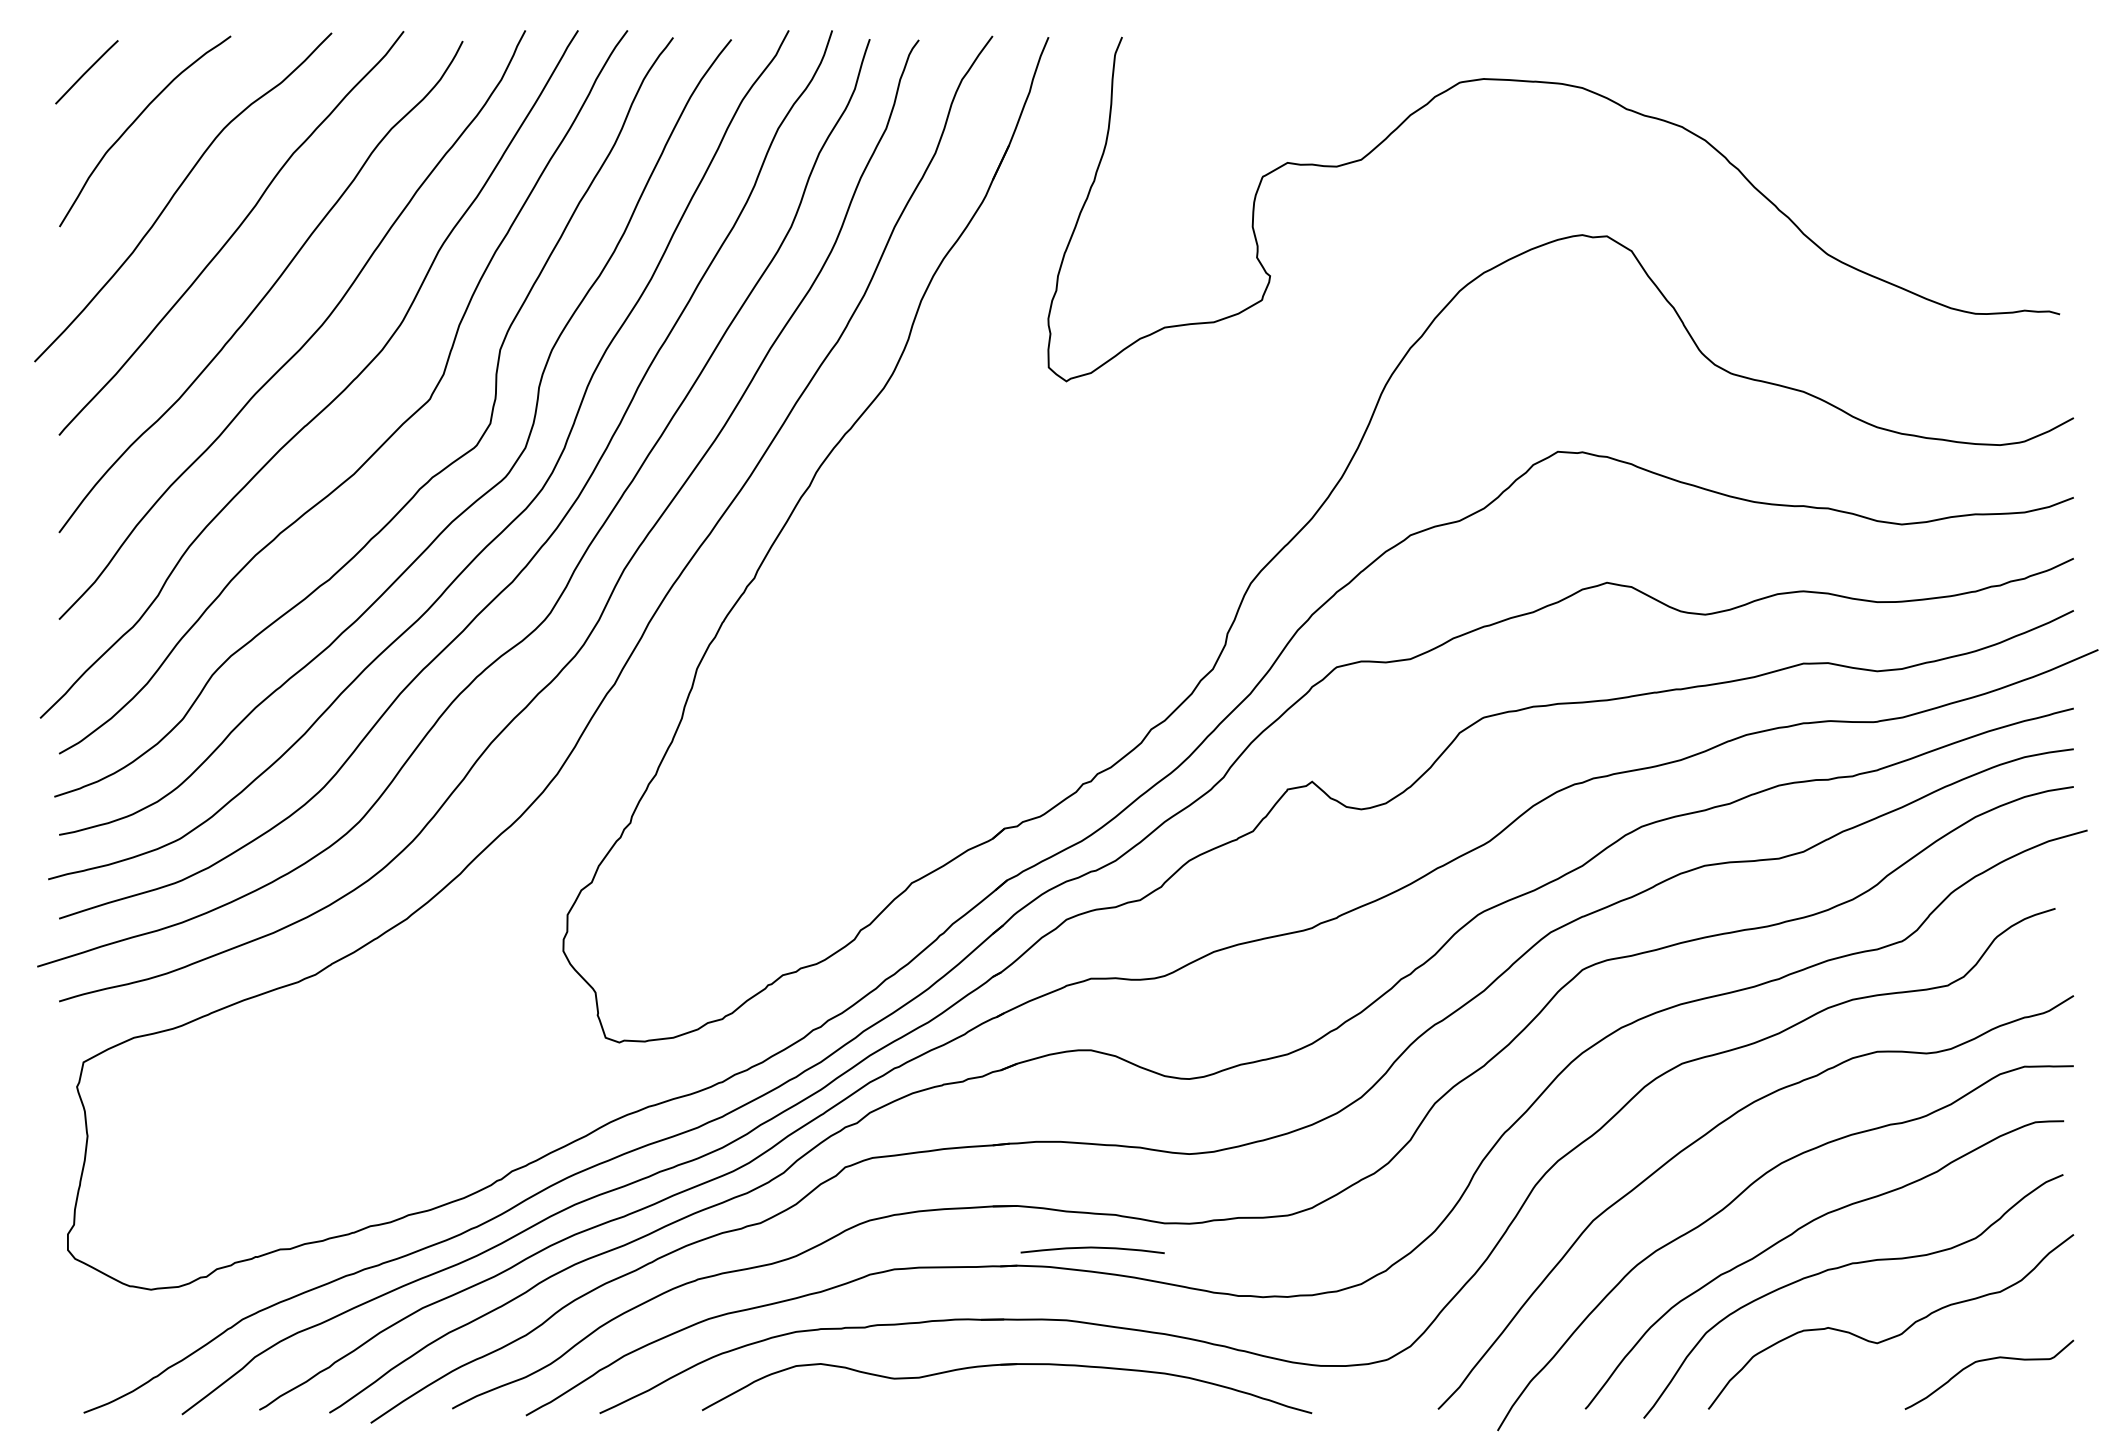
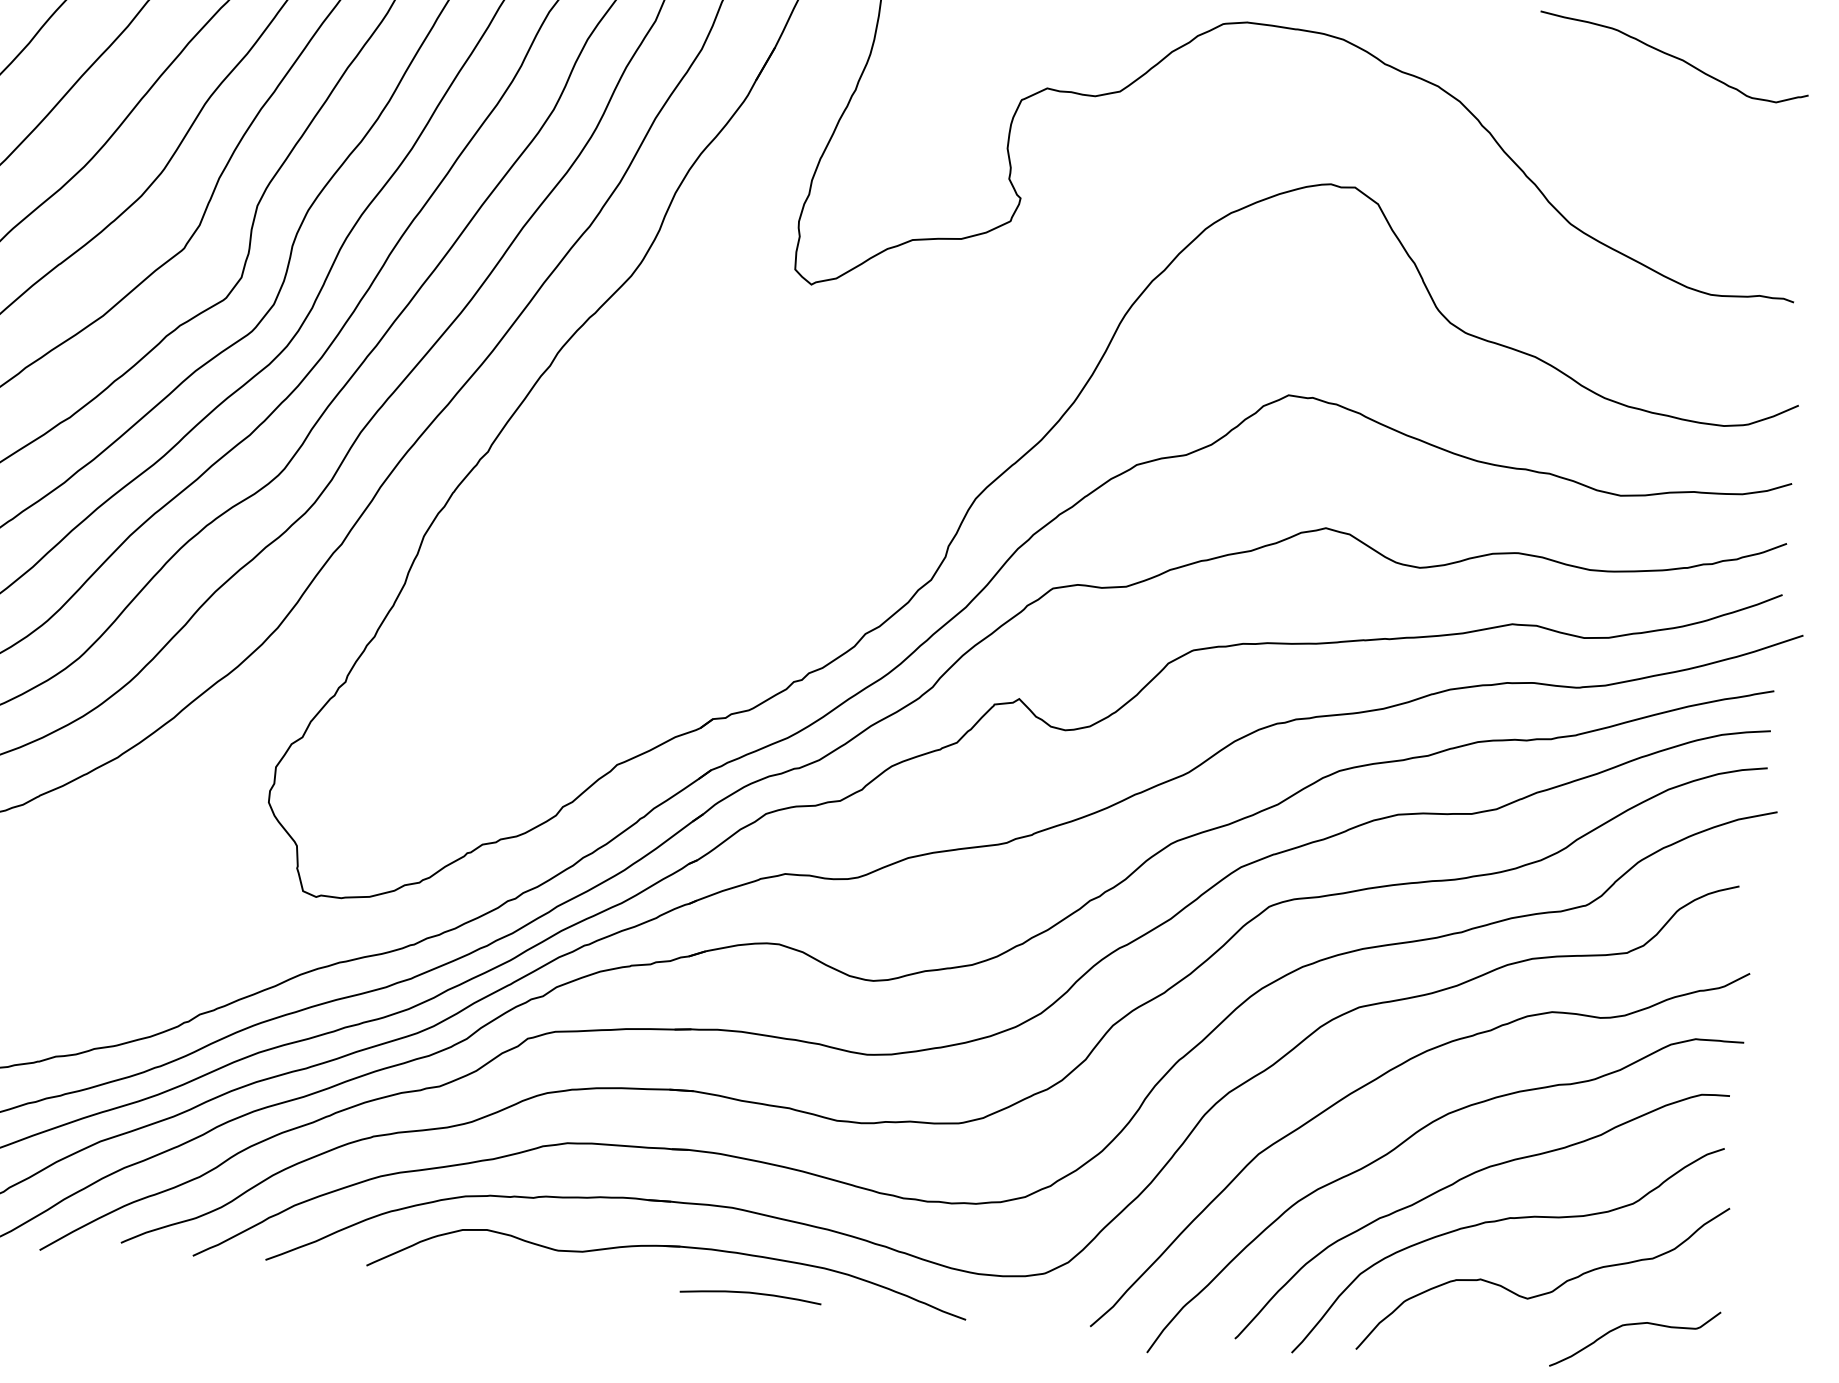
curve: (1917, 77) -> (1673, 57), added
curve: (1092, 1248) -> (750, 1293), moved

